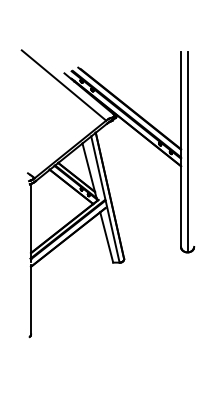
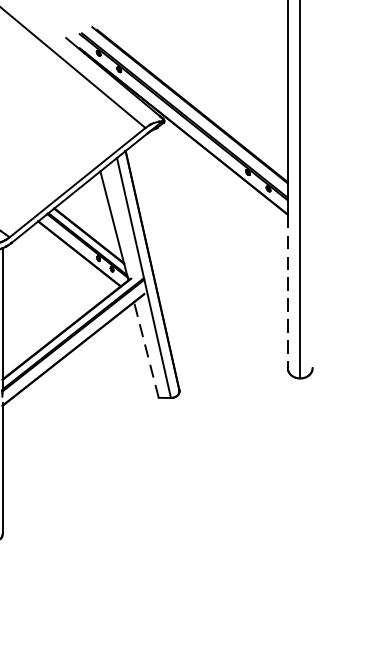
line: (181, 207) -> (288, 293), solid -> dashed
line: (106, 237) -> (146, 350), solid -> dashed

